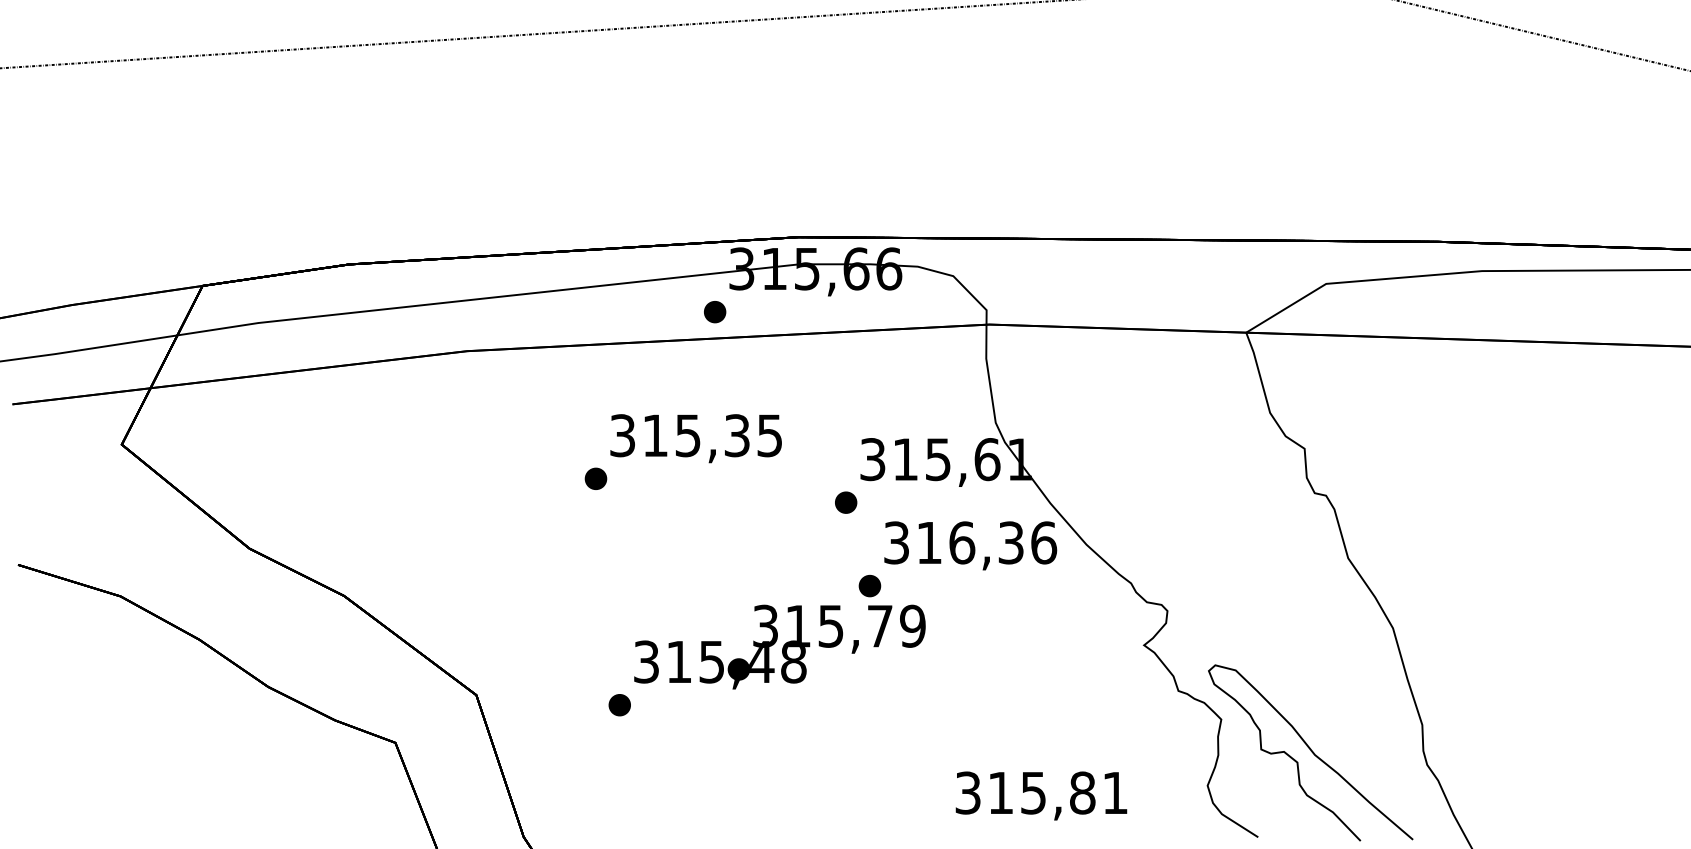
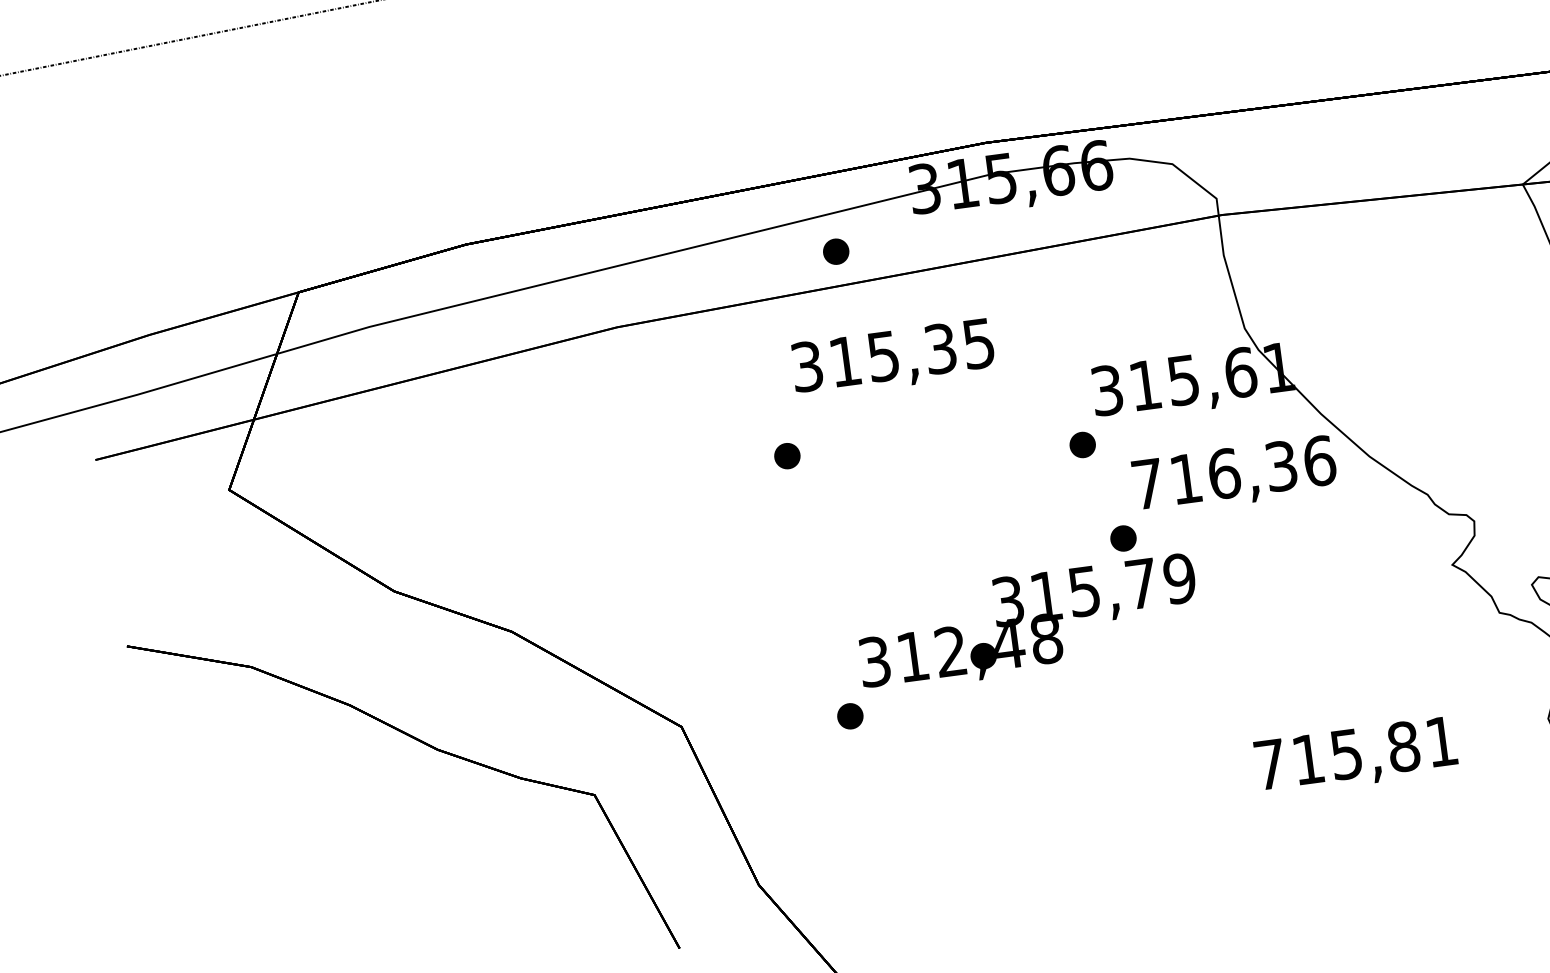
part: (715, 312) -> (836, 252), moved
text: (695, 438) -> (892, 358), moved
text: (896, 542) -> (1147, 483), 316,36 -> 716,36
text: (711, 661) -> (950, 651), 315,48 -> 312,48
text: (967, 792) -> (1269, 764), 315,81 -> 715,81

